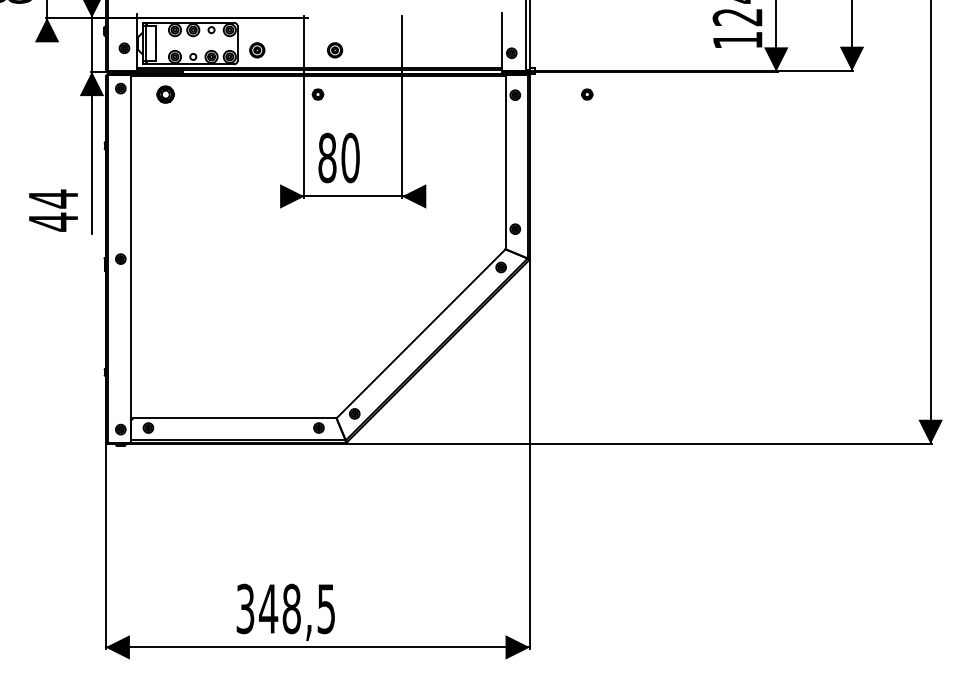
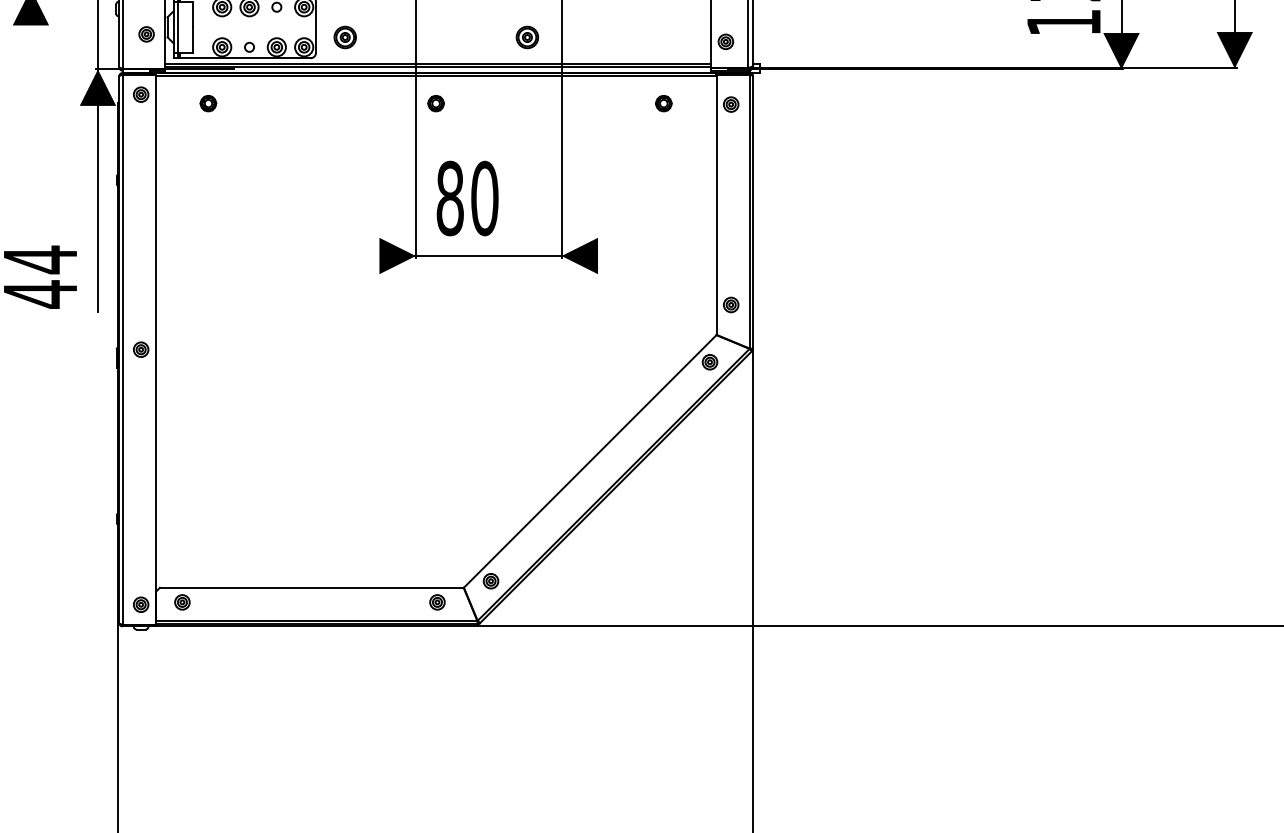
part: (335, 50) -> (528, 37), moved
part: (165, 94) -> (207, 103), size x0.62
part: (587, 94) -> (664, 103), moved

